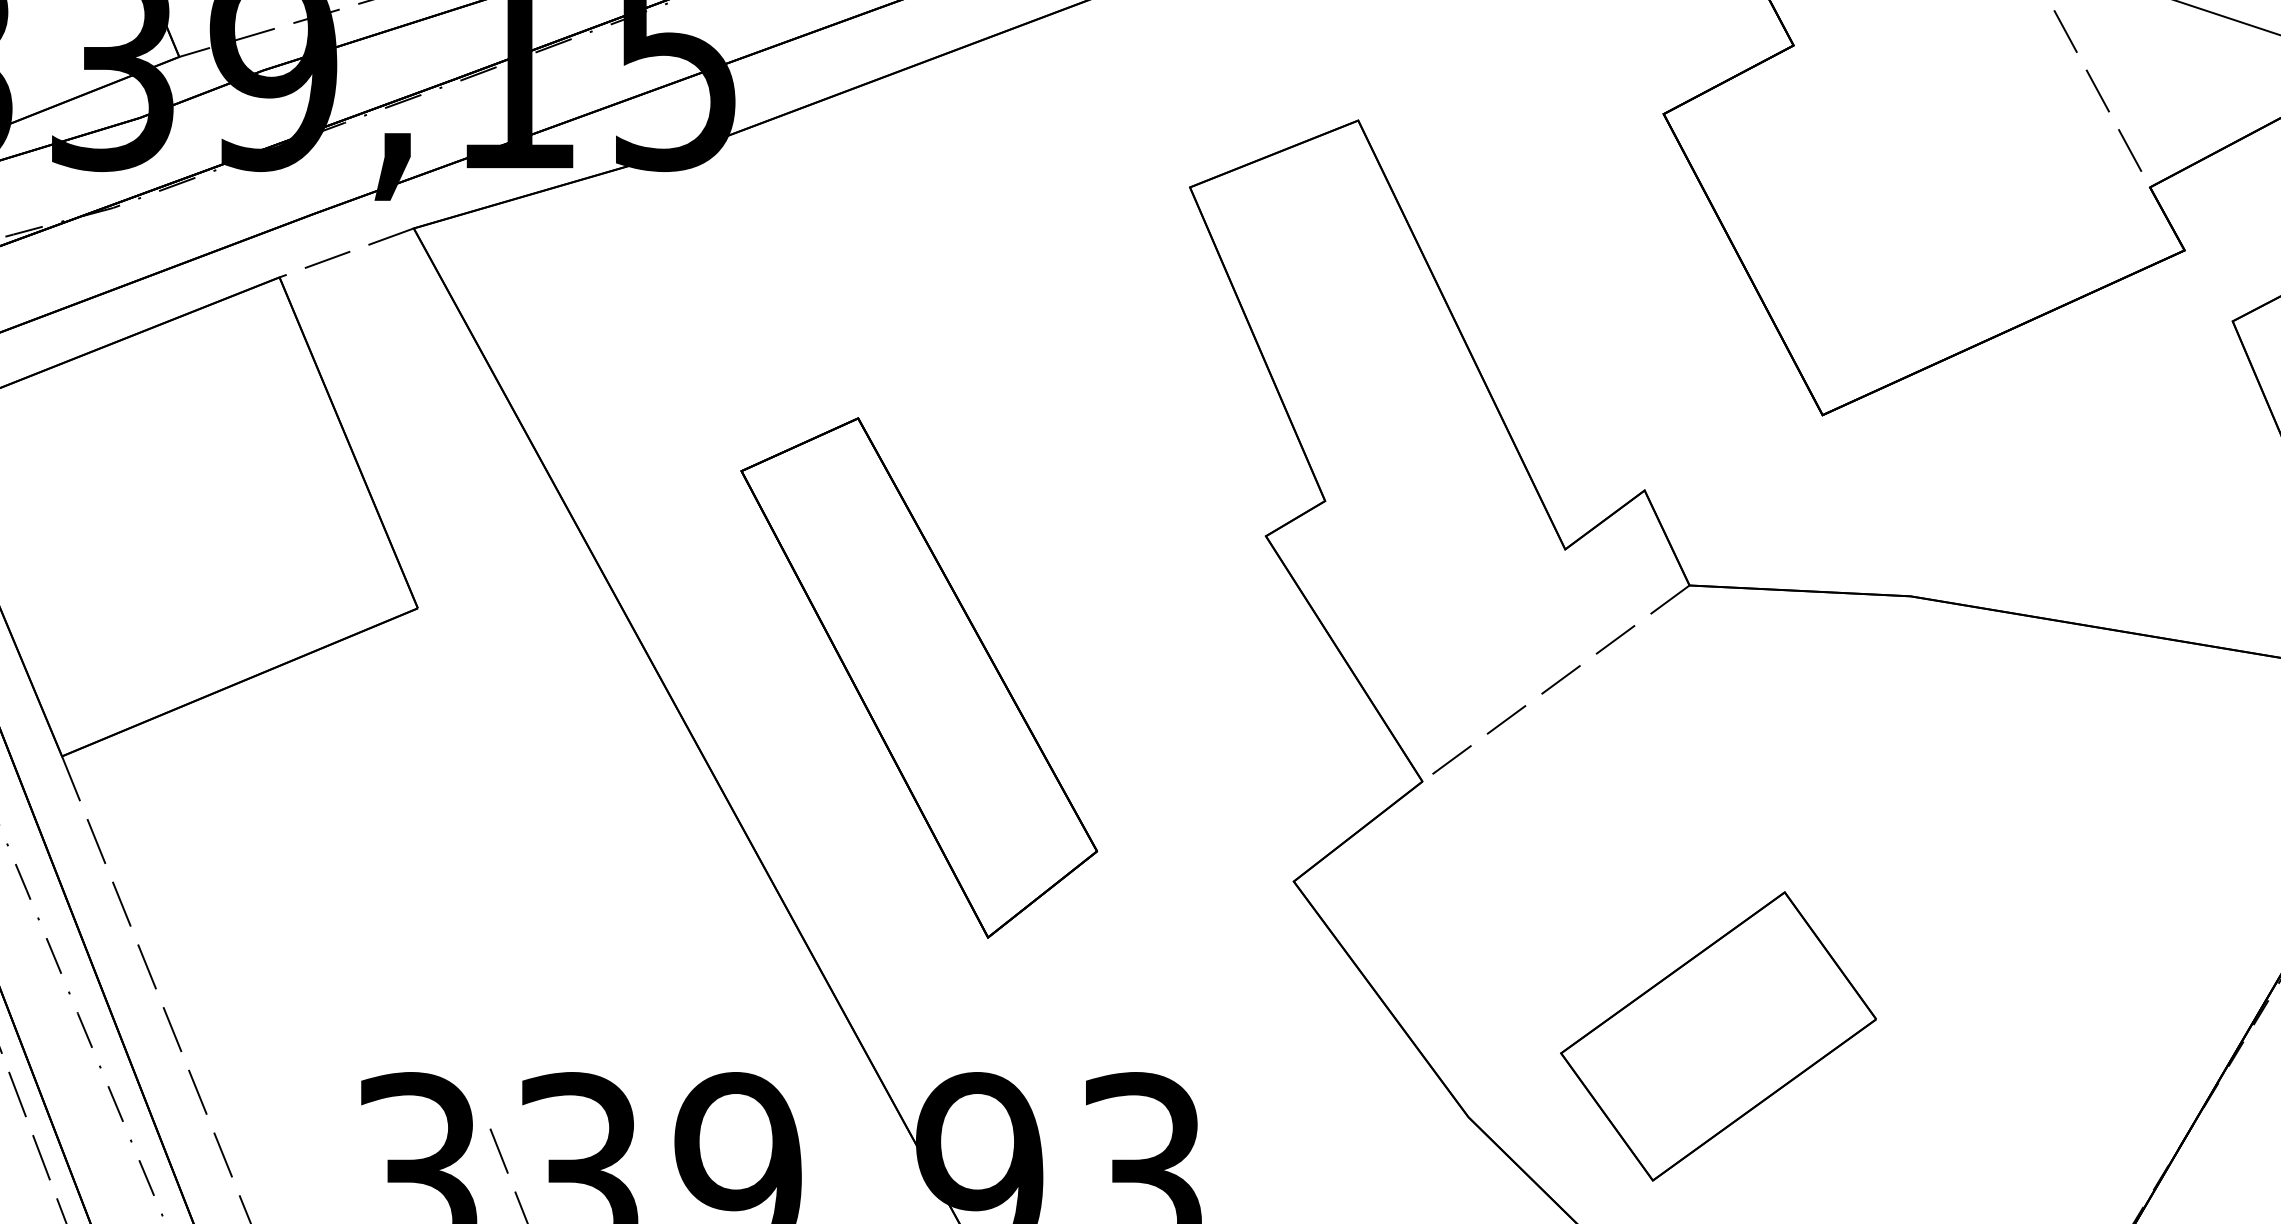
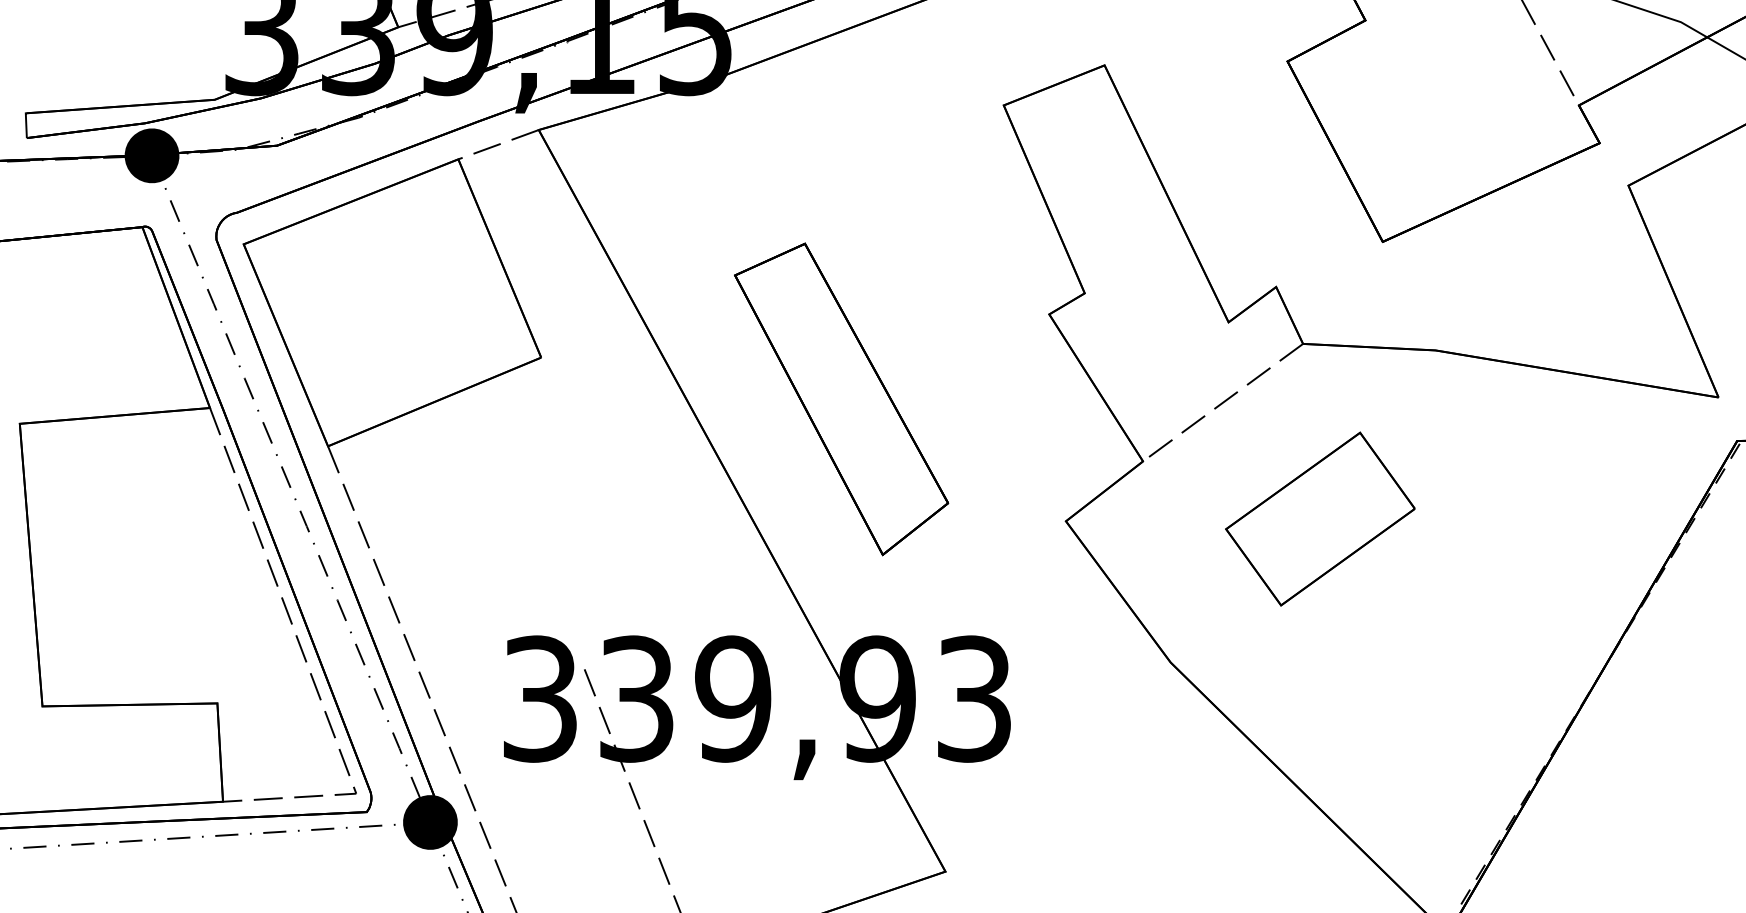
part: (1718, 1035) -> (1320, 518), moved

